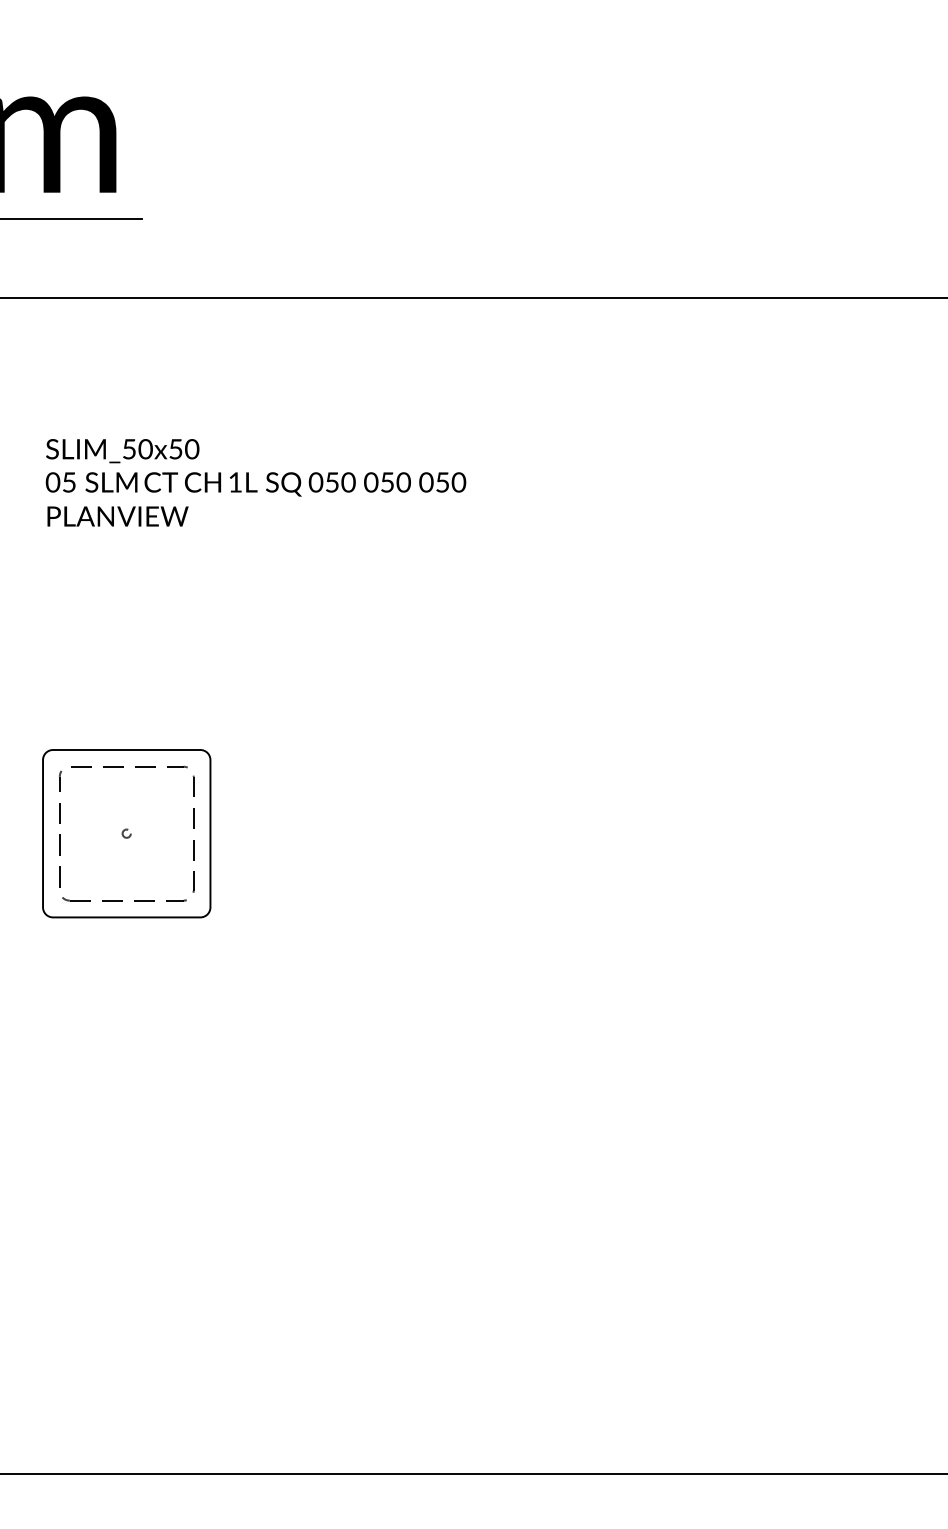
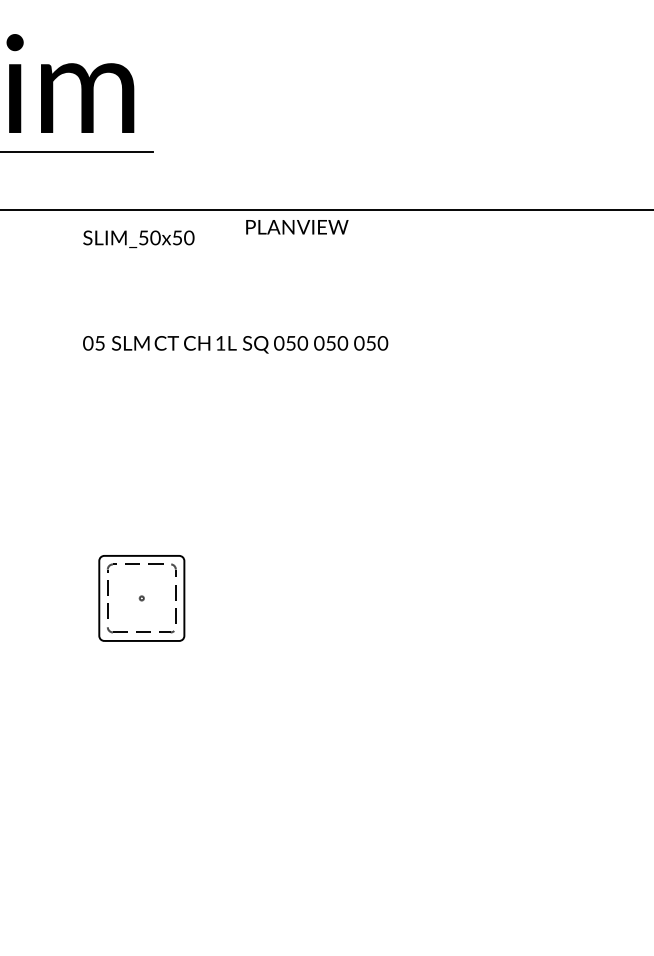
text: (122, 451) -> (138, 239), moved
text: (117, 516) -> (296, 227), moved
part: (126, 833) -> (141, 598), size x0.7

